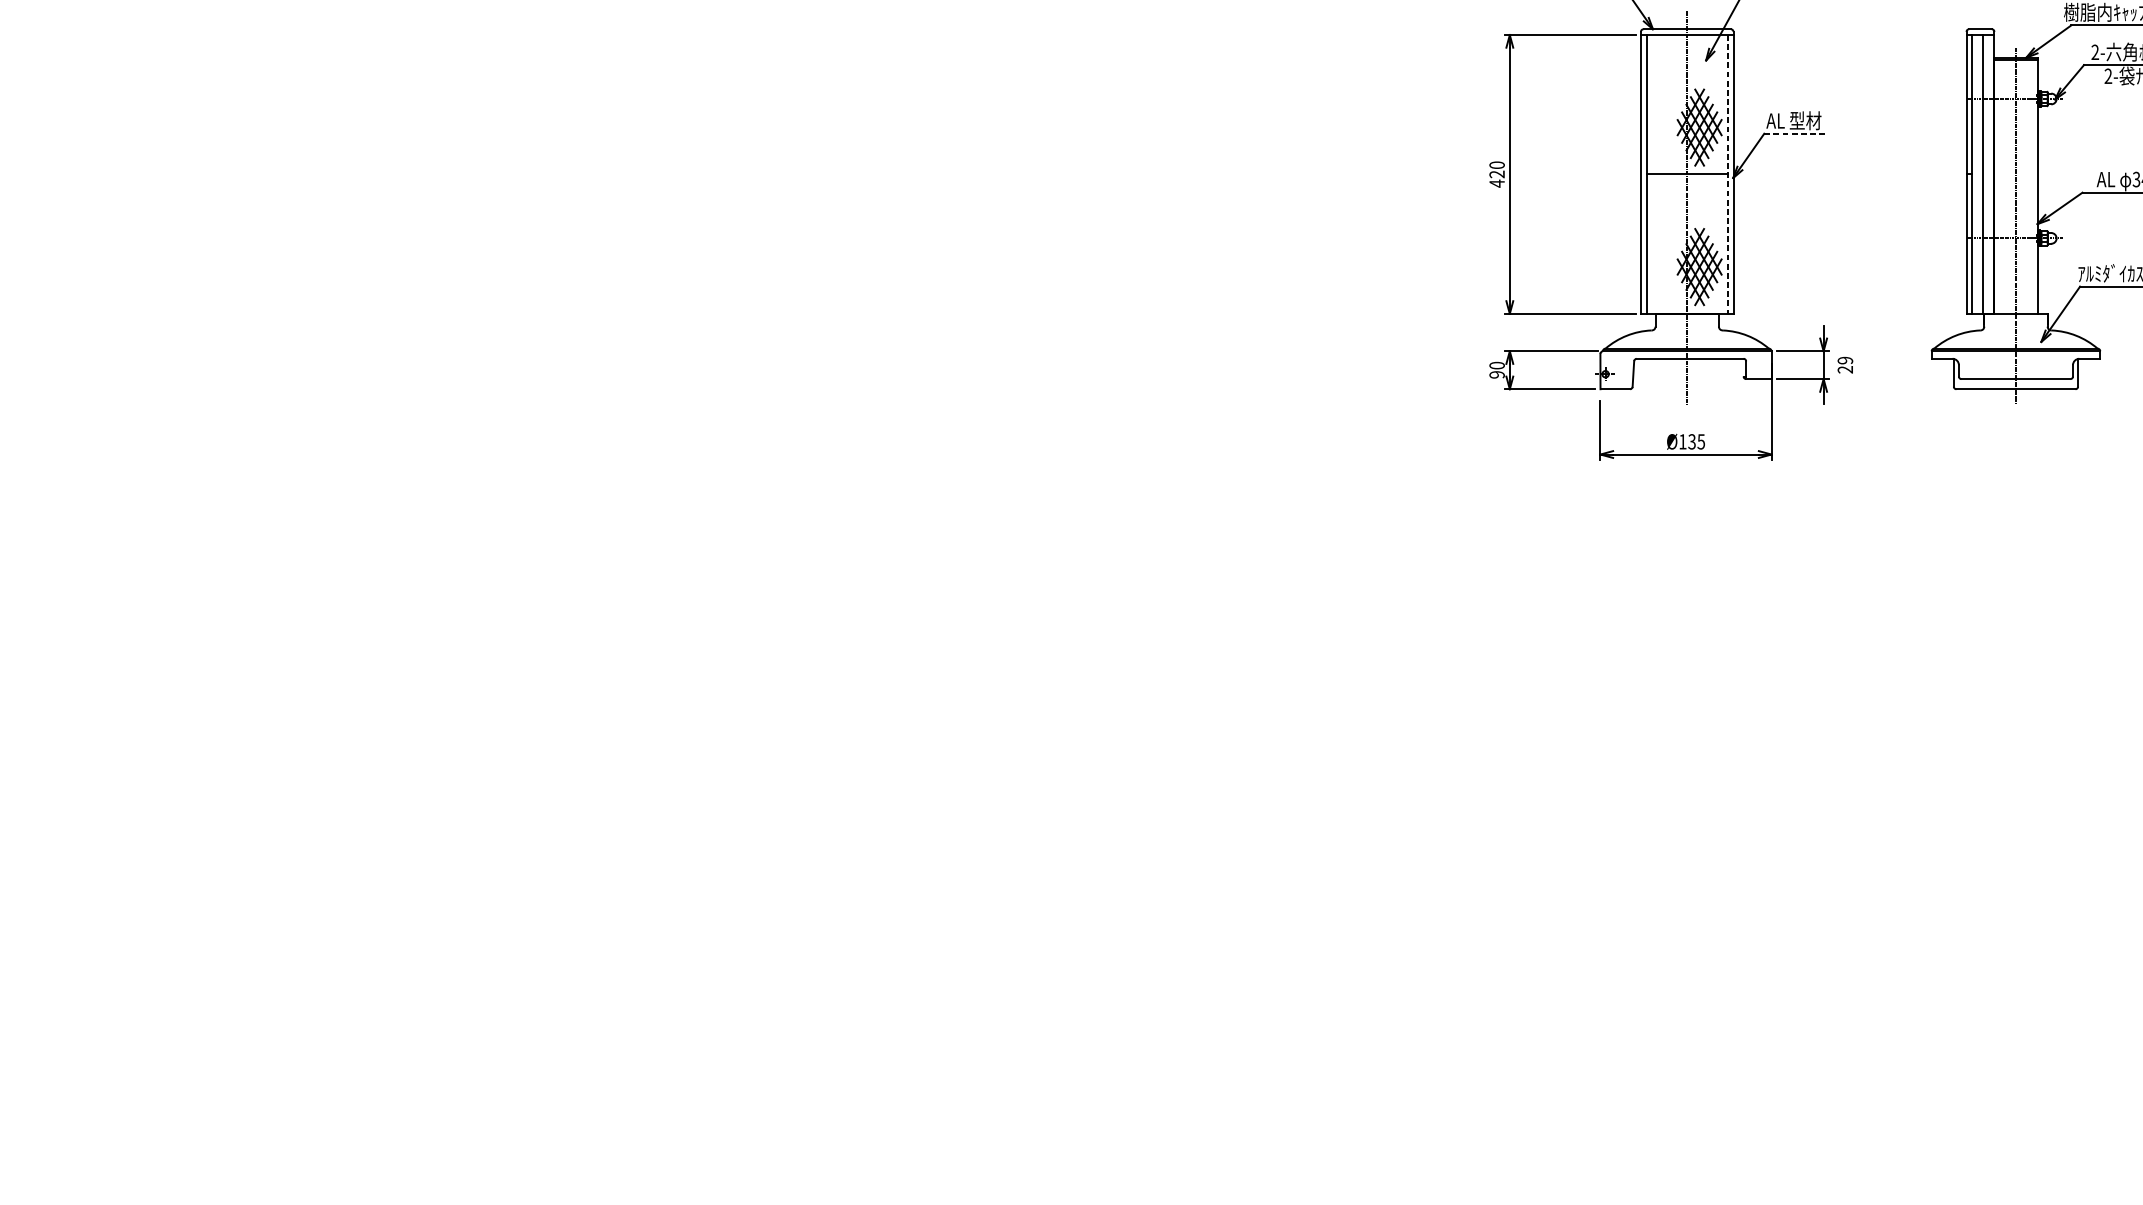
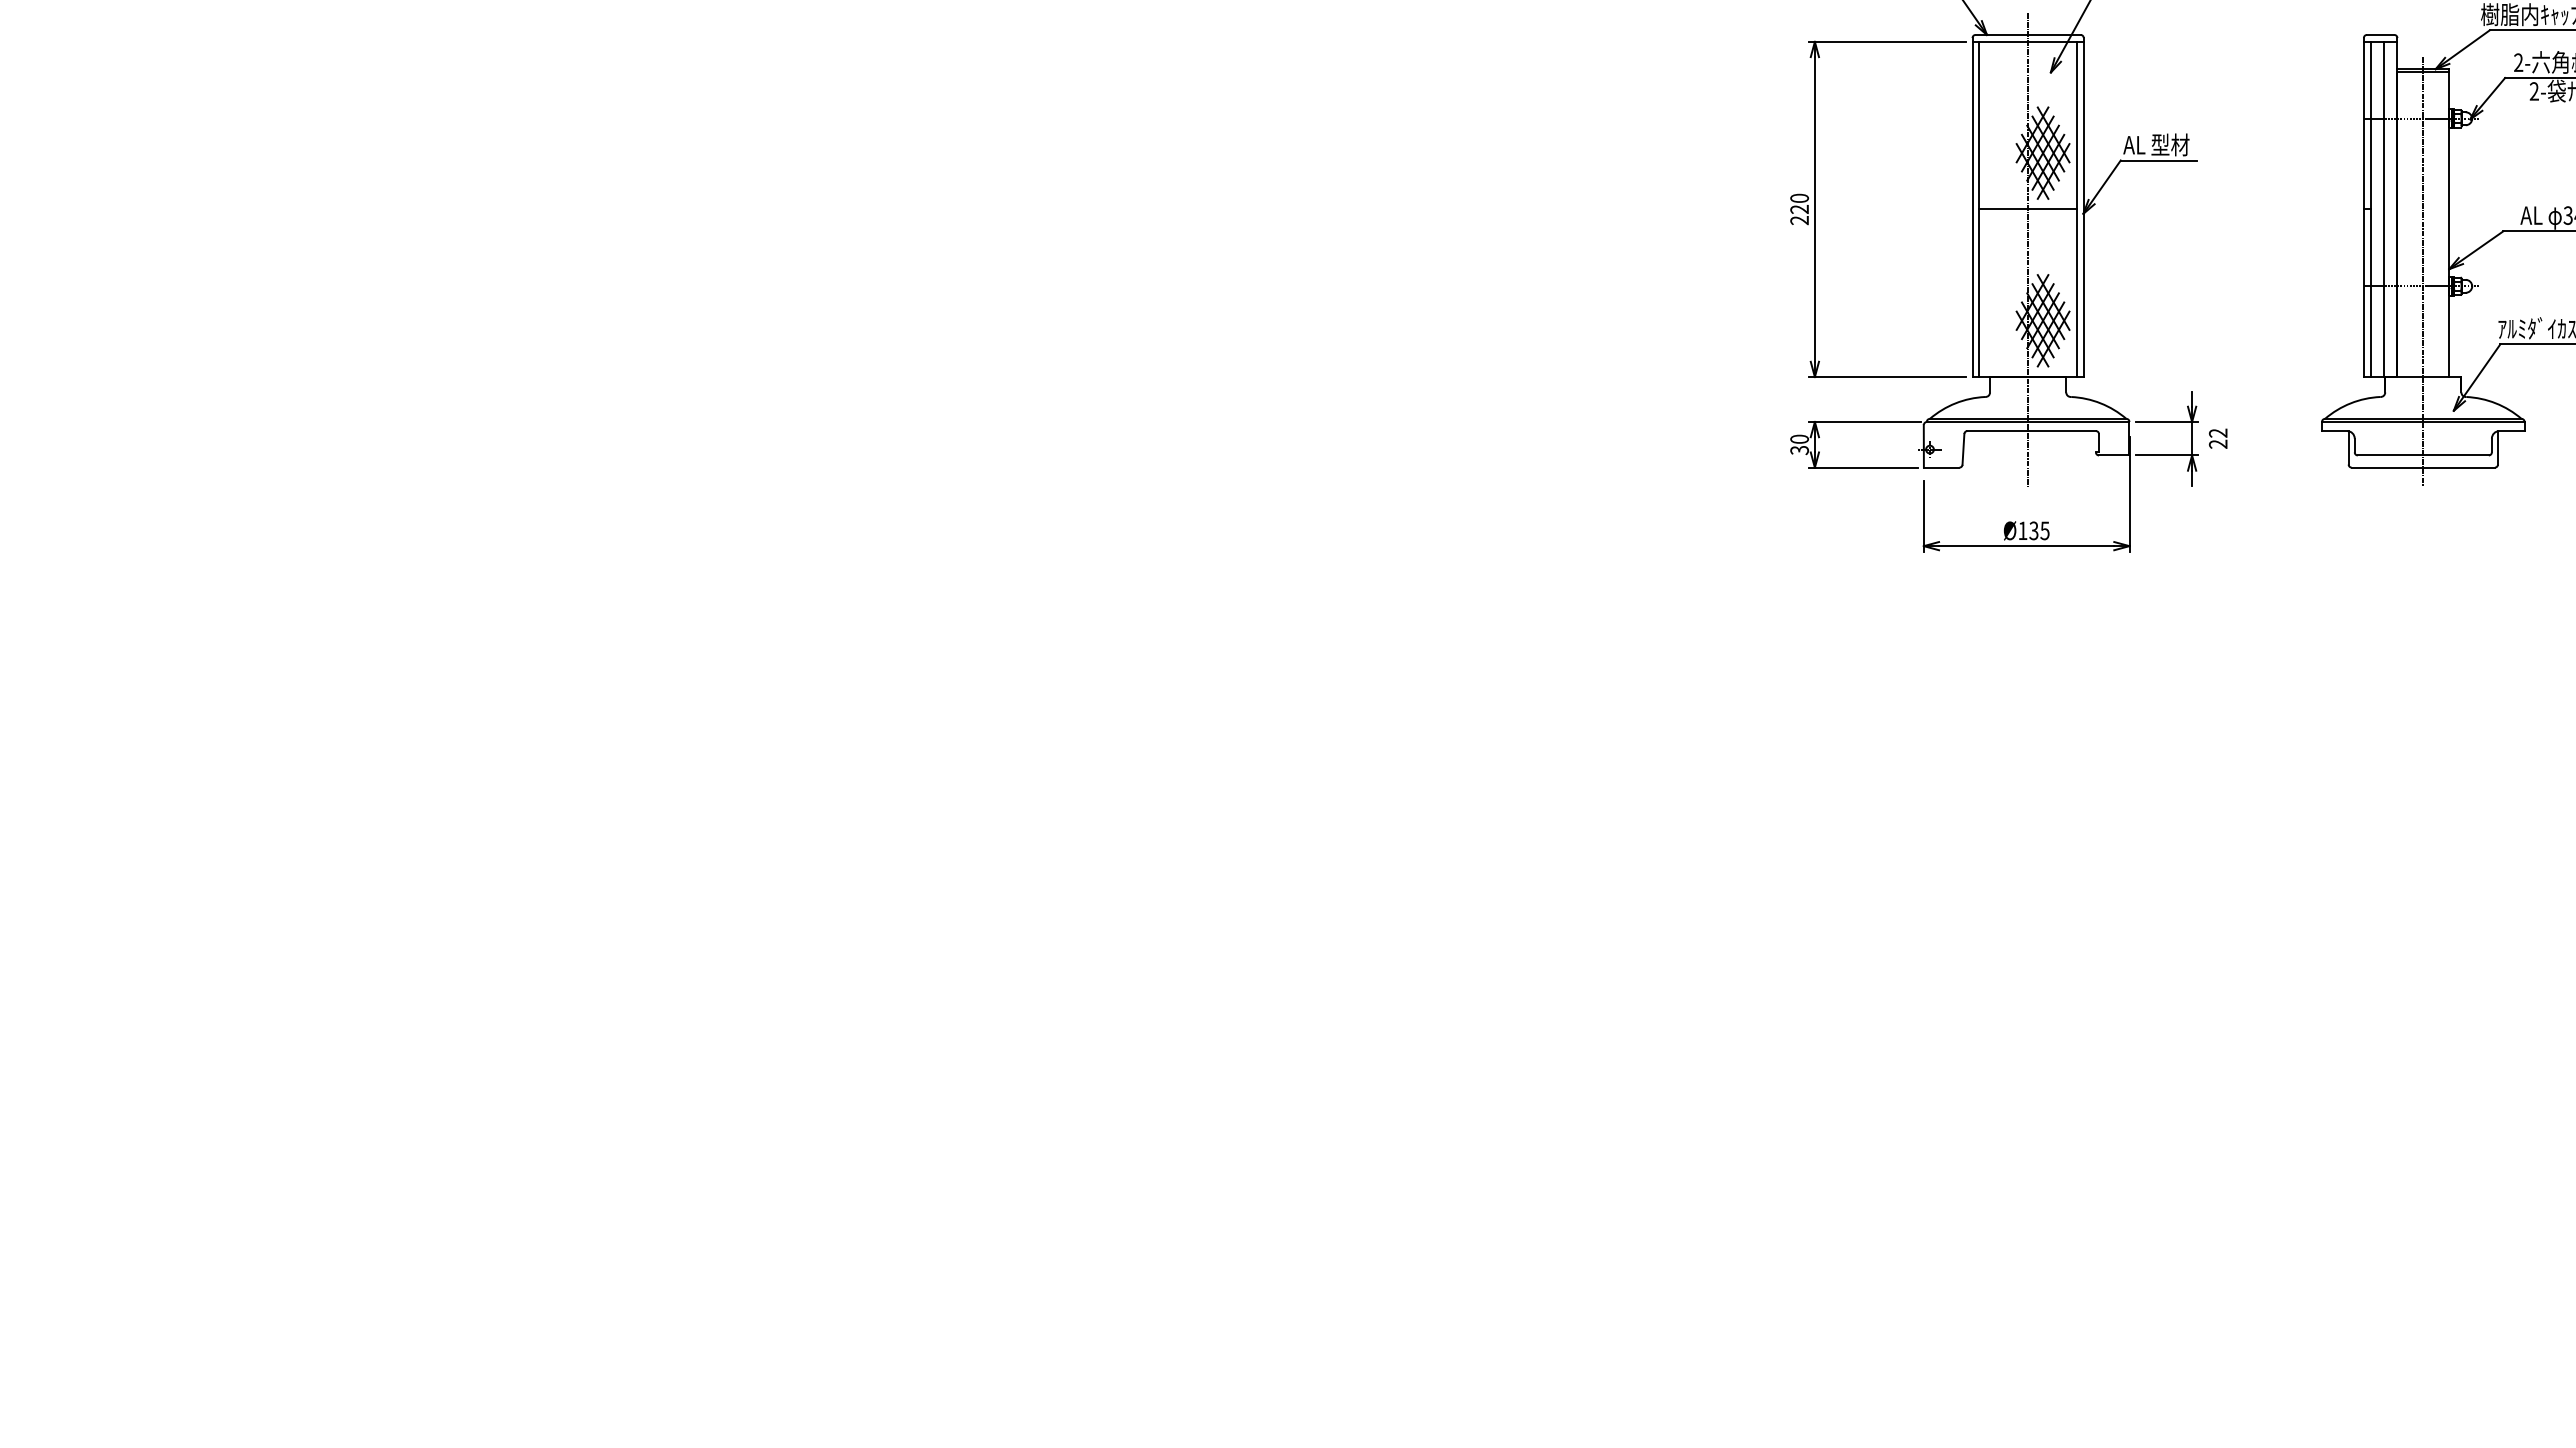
line: (1795, 133) -> (2158, 160), dashed -> solid
line: (1727, 174) -> (2076, 209), dashed -> solid
text: (1497, 183) -> (1799, 220), 420 -> 220
text: (1845, 360) -> (2218, 432), 29 -> 22
text: (1497, 374) -> (1799, 450), 90 -> 30

